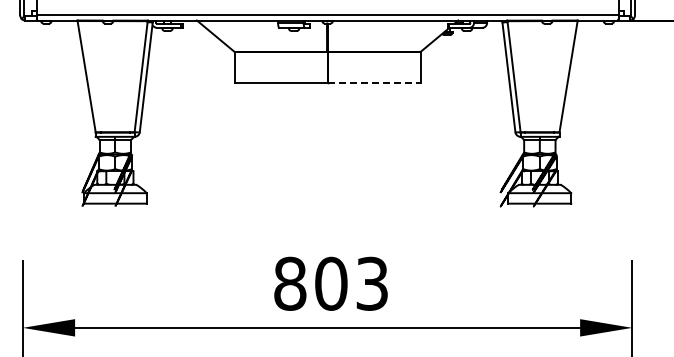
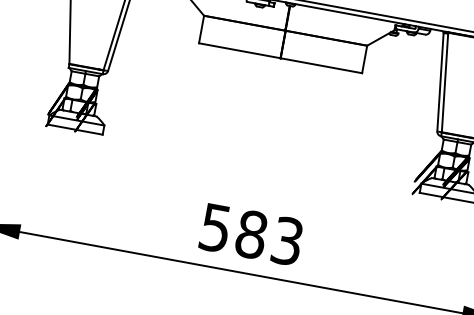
line: (374, 83) -> (321, 66), dashed -> solid
text: (310, 283) -> (233, 231), 803 -> 583

